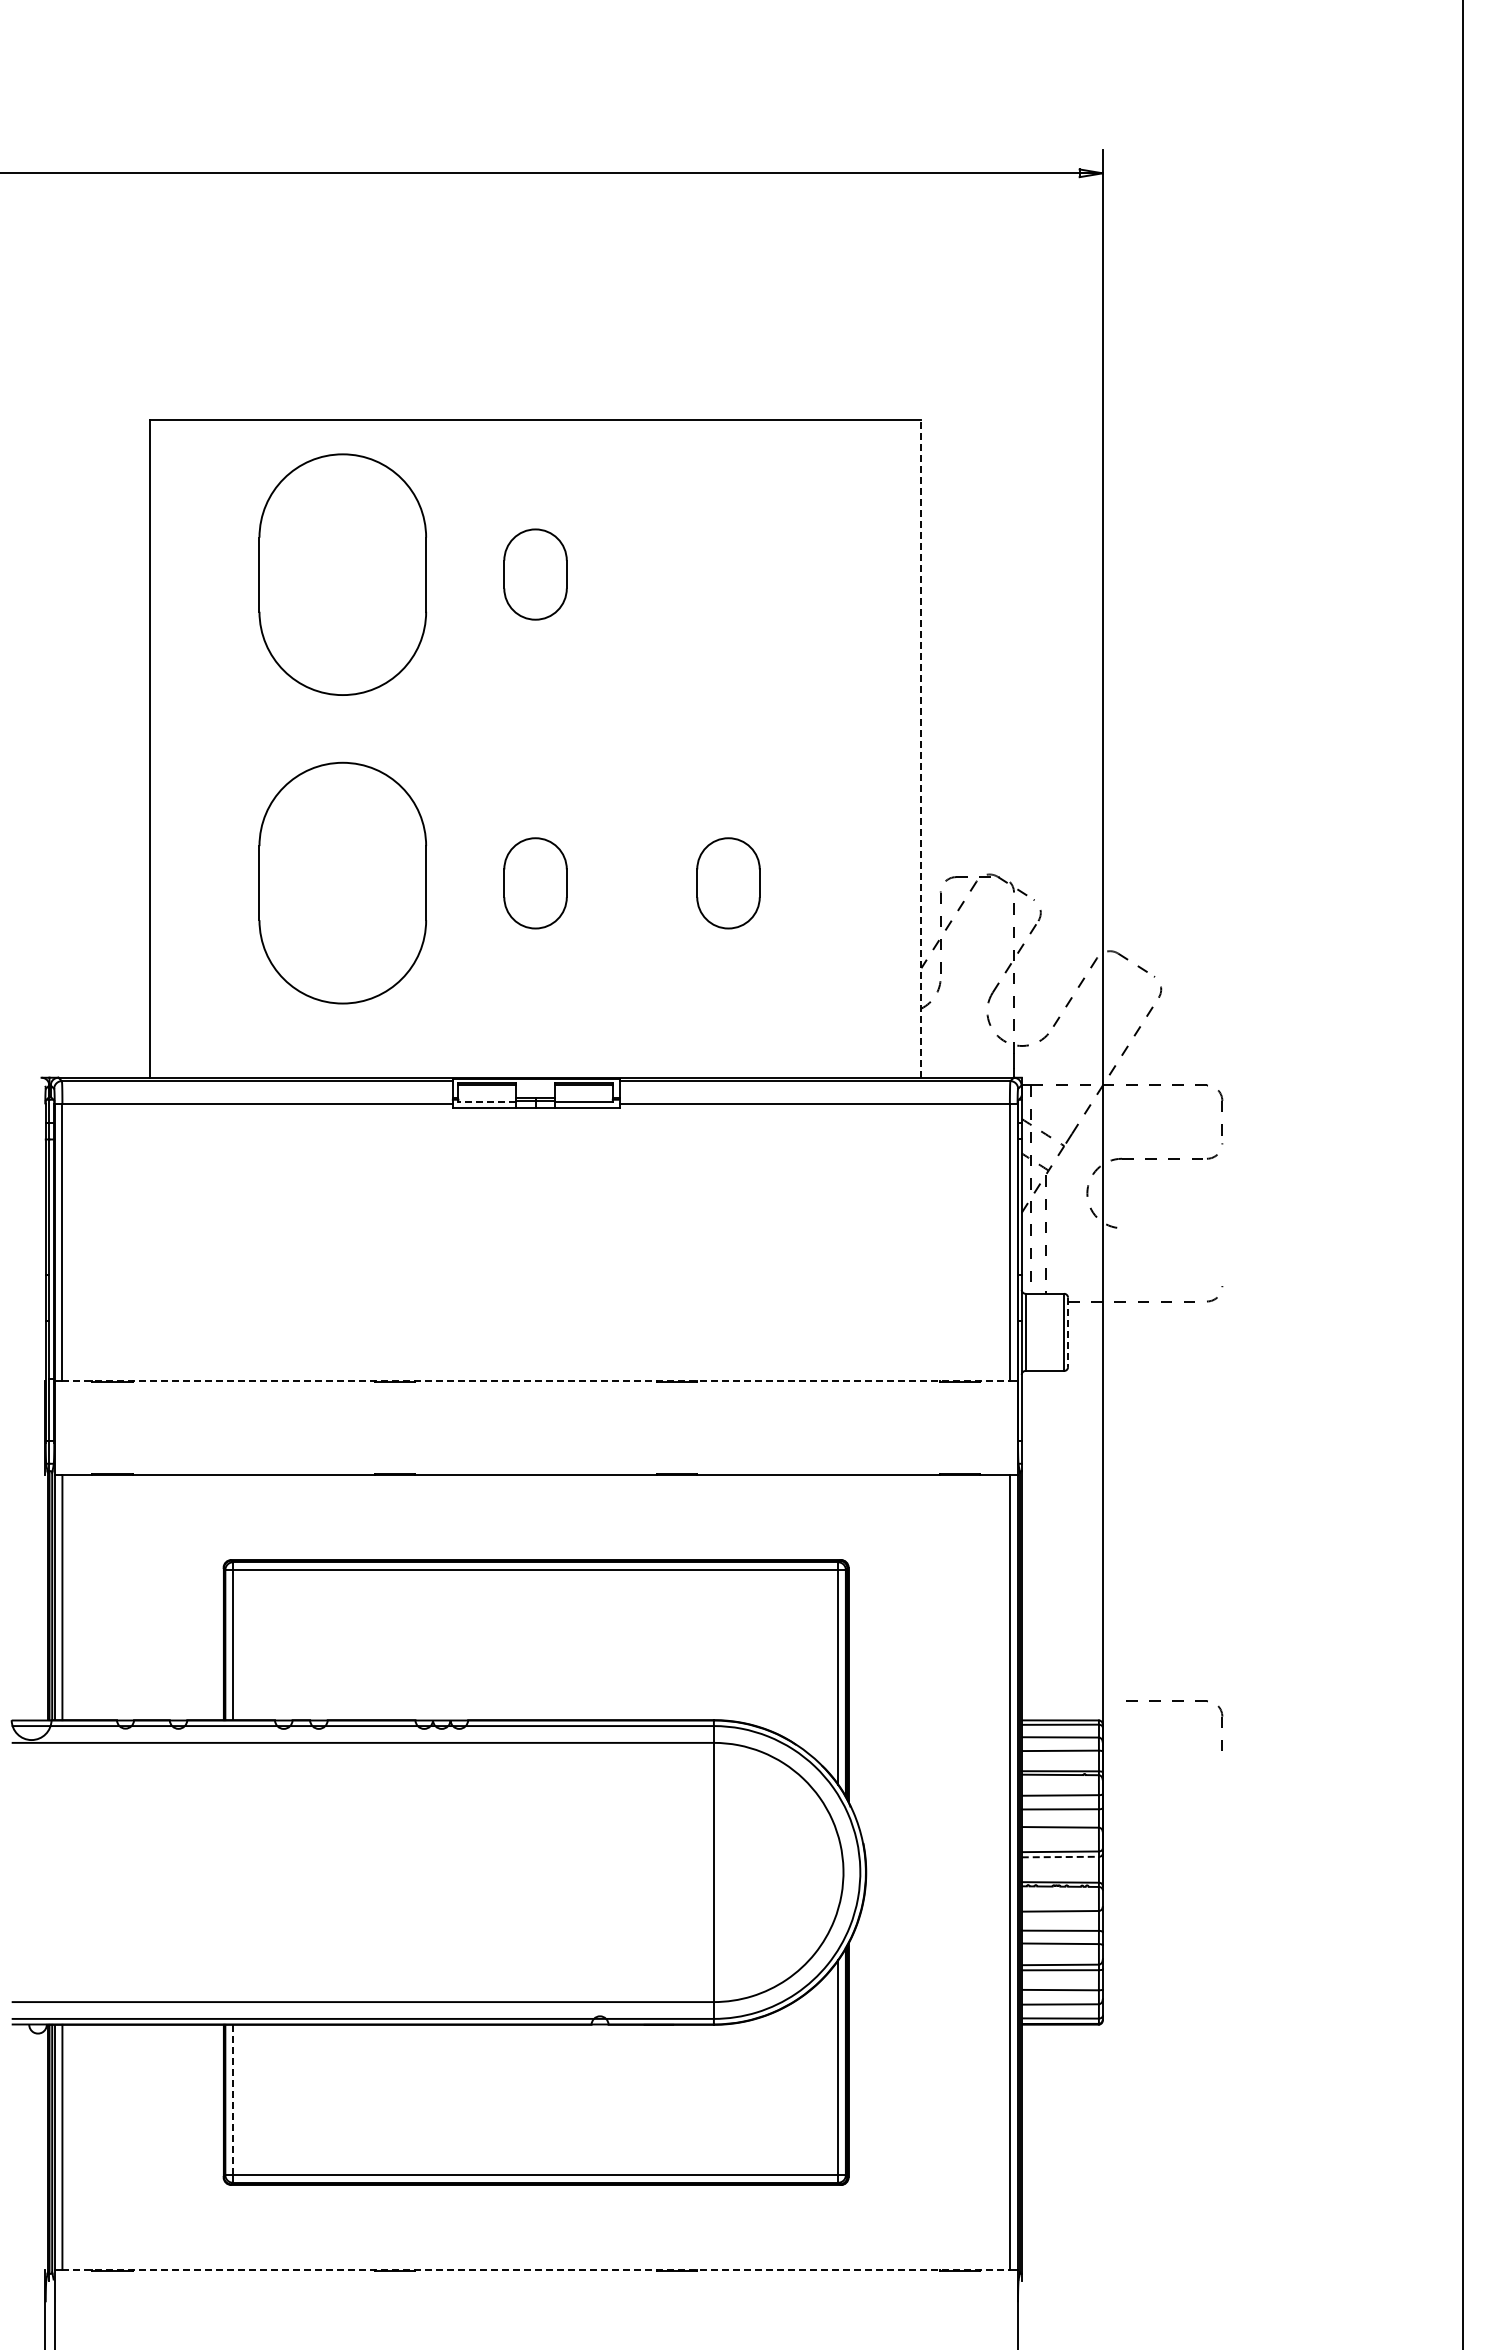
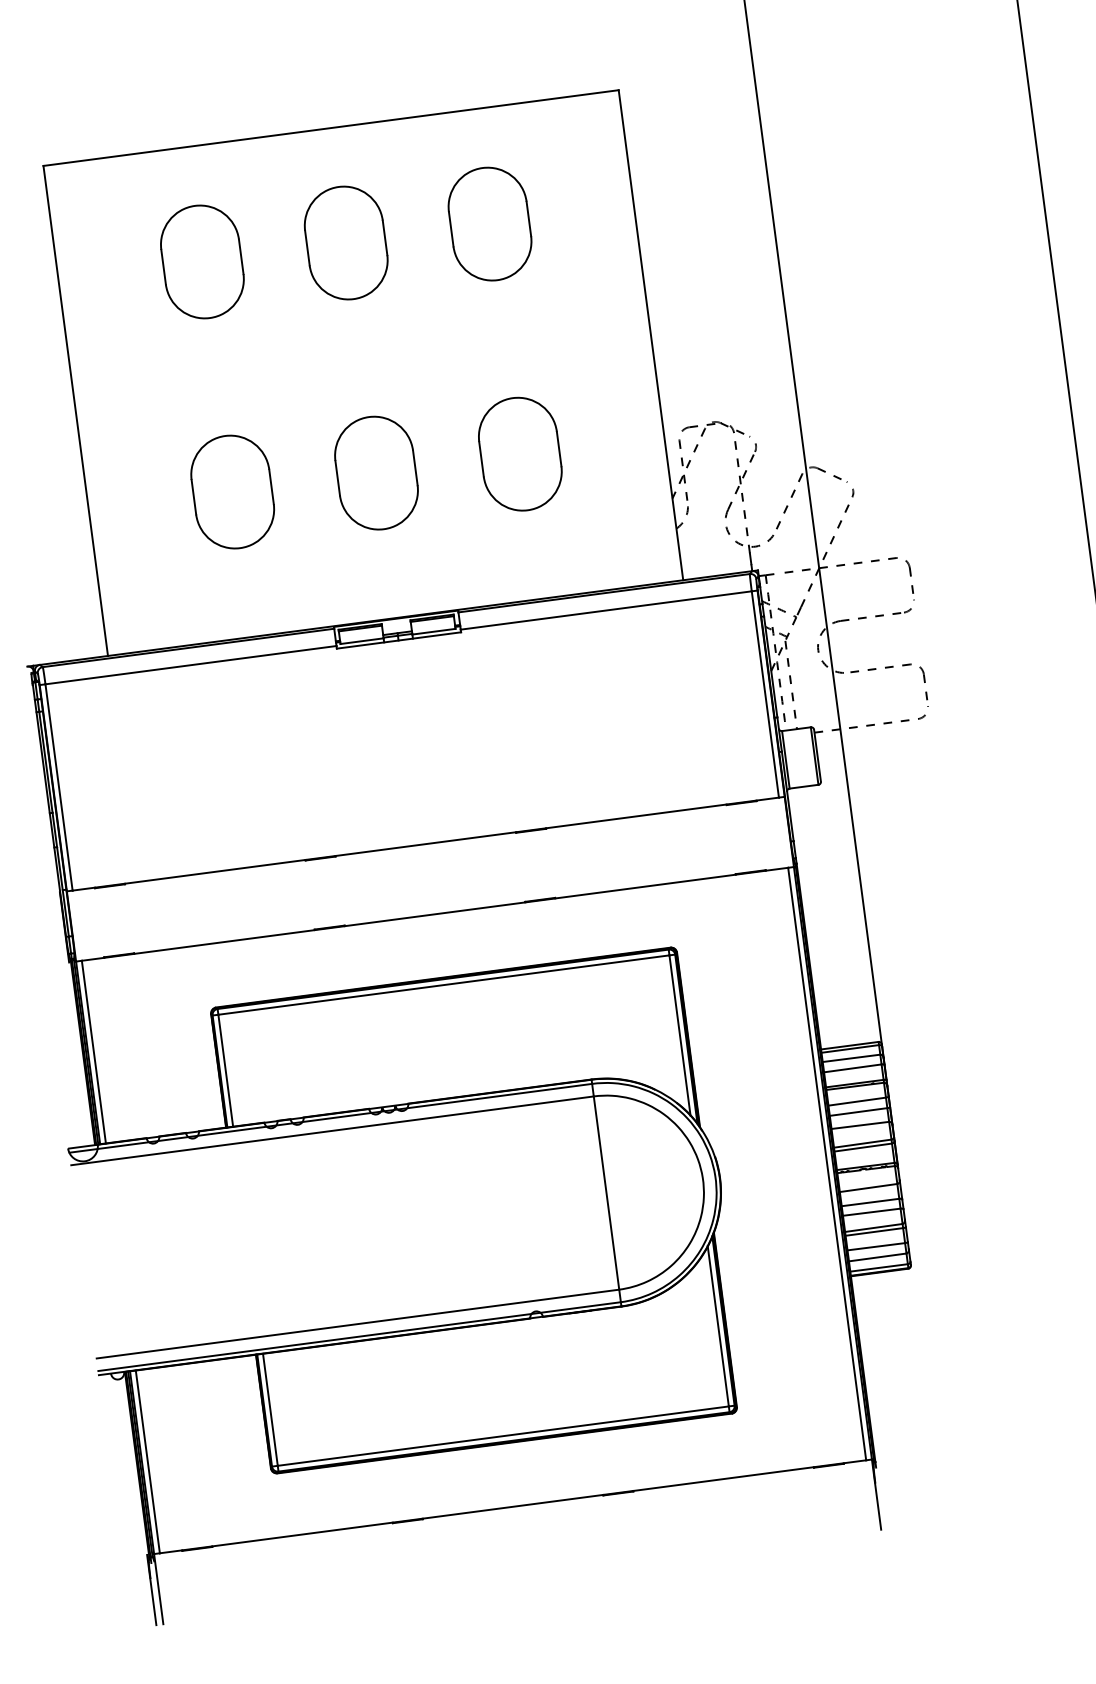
part: (342, 574) -> (202, 261), size x0.62
part: (535, 574) -> (346, 242), size x1.67
part: (728, 574) -> (490, 224), added
line: (921, 749) -> (651, 335), dashed -> solid
part: (342, 883) -> (232, 492), size x0.62
part: (535, 883) -> (376, 473), size x1.67
part: (728, 883) -> (520, 454), size x1.67
line: (487, 1102) -> (362, 641), dashed -> solid
line: (1068, 1332) -> (817, 755), dashed -> solid
line: (536, 1381) -> (426, 844), dashed -> solid
part: (1174, 1701) -> (886, 667), moved
line: (1060, 1857) -> (863, 1147), dashed -> solid
line: (233, 2100) -> (270, 1410), dashed -> solid
line: (536, 2269) -> (513, 1506), dashed -> solid

